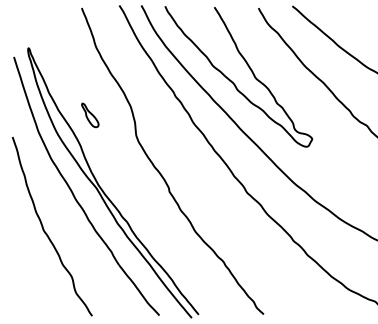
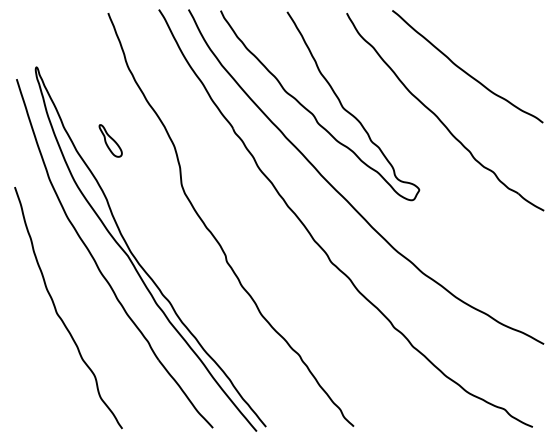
part: (90, 115) -> (110, 140), moved

